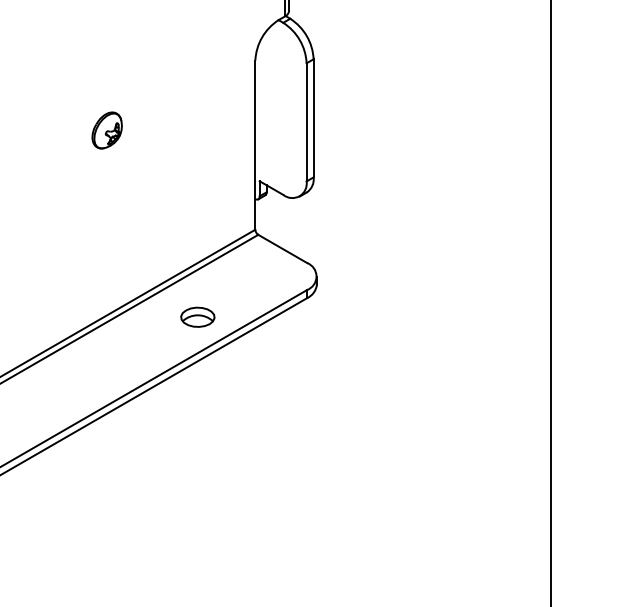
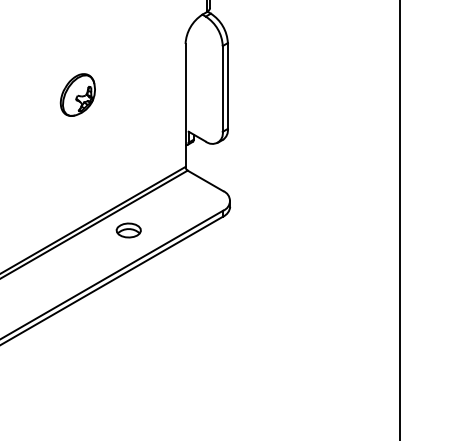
part: (106, 130) -> (77, 94), size x1.6
part: (197, 317) -> (128, 230), moved

